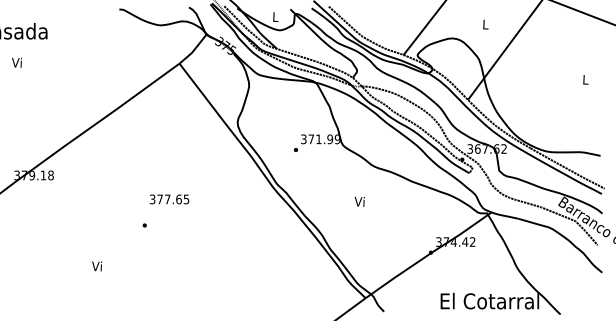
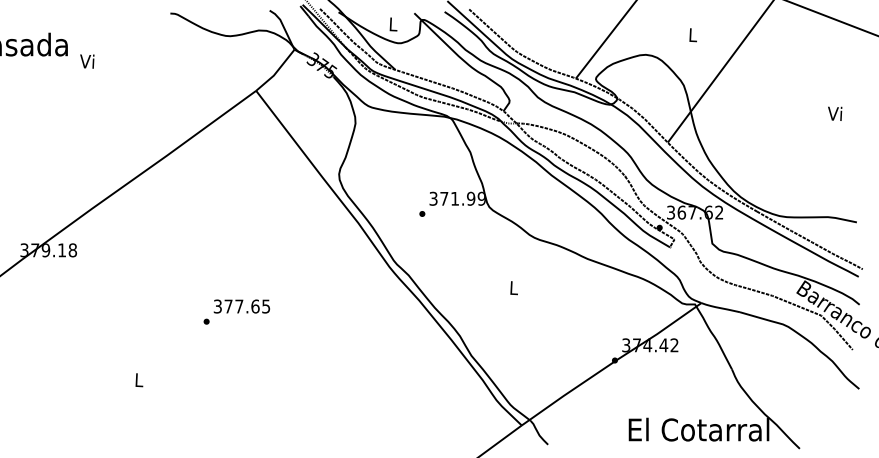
text: (17, 62) -> (87, 61), moved
text: (585, 79) -> (835, 113), L -> Vi
text: (169, 199) -> (241, 306), moved
text: (359, 202) -> (513, 288), Vi -> L
text: (97, 266) -> (138, 380), Vi -> L

